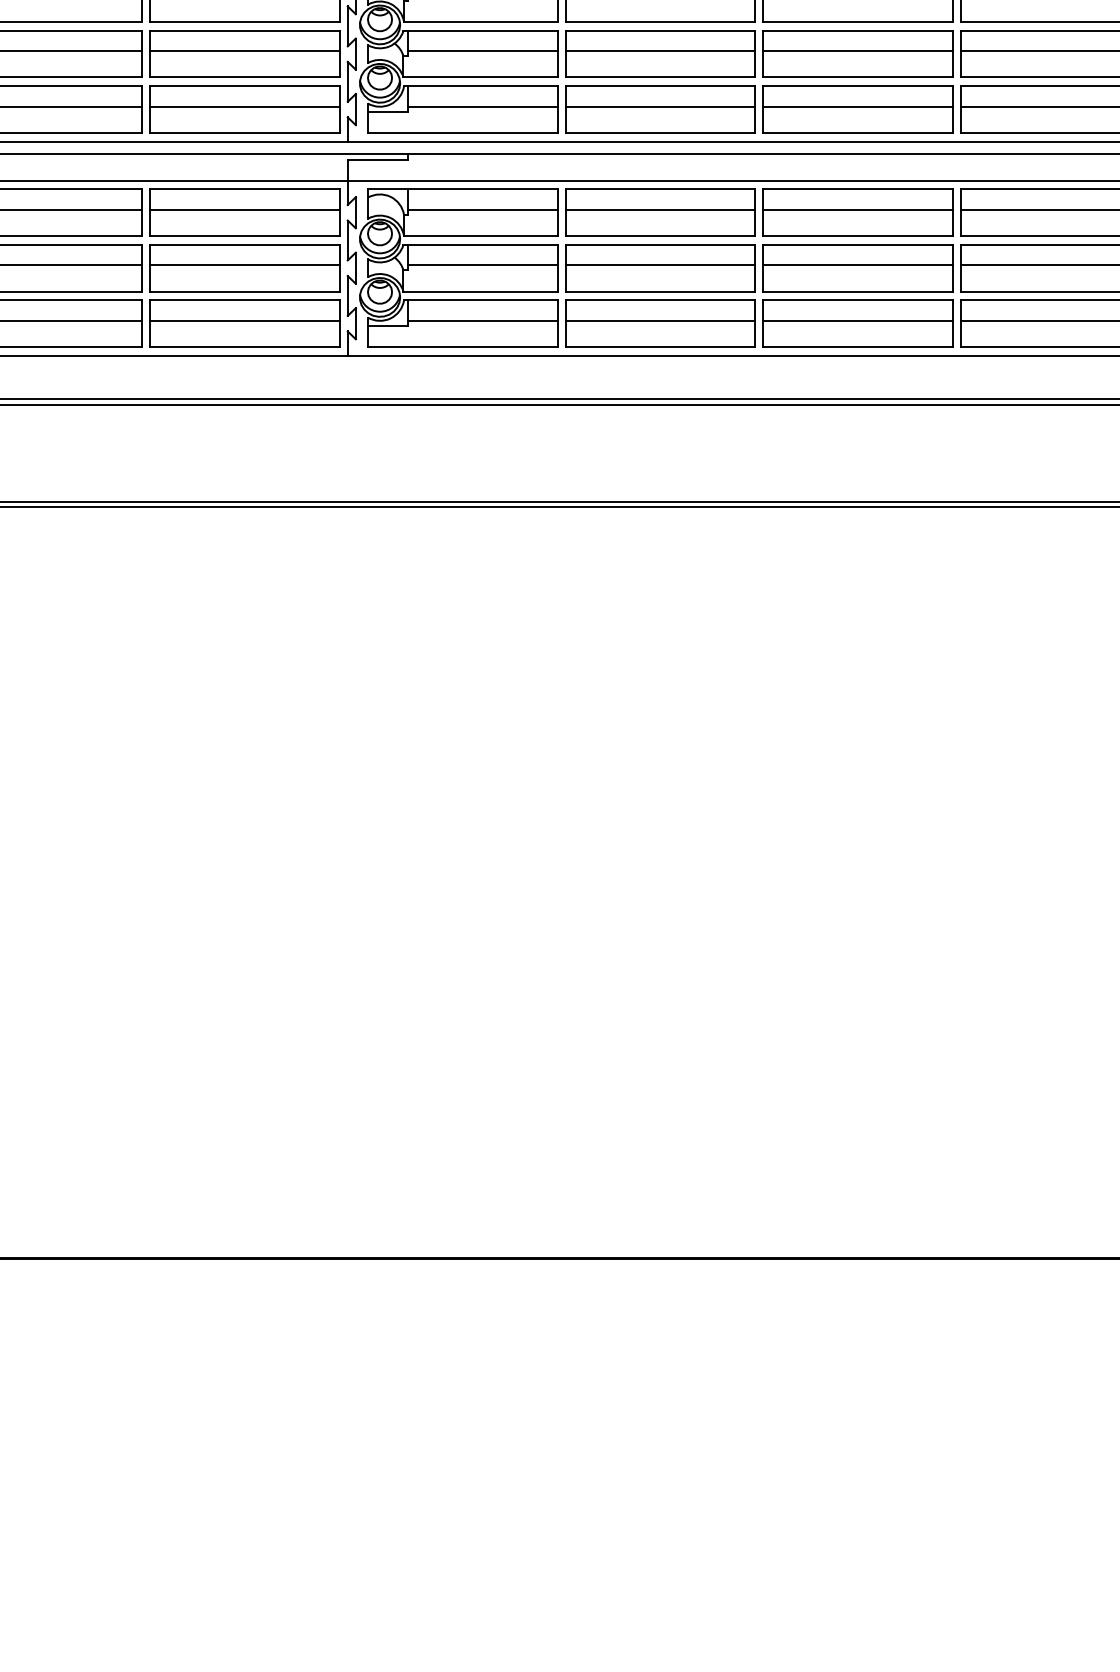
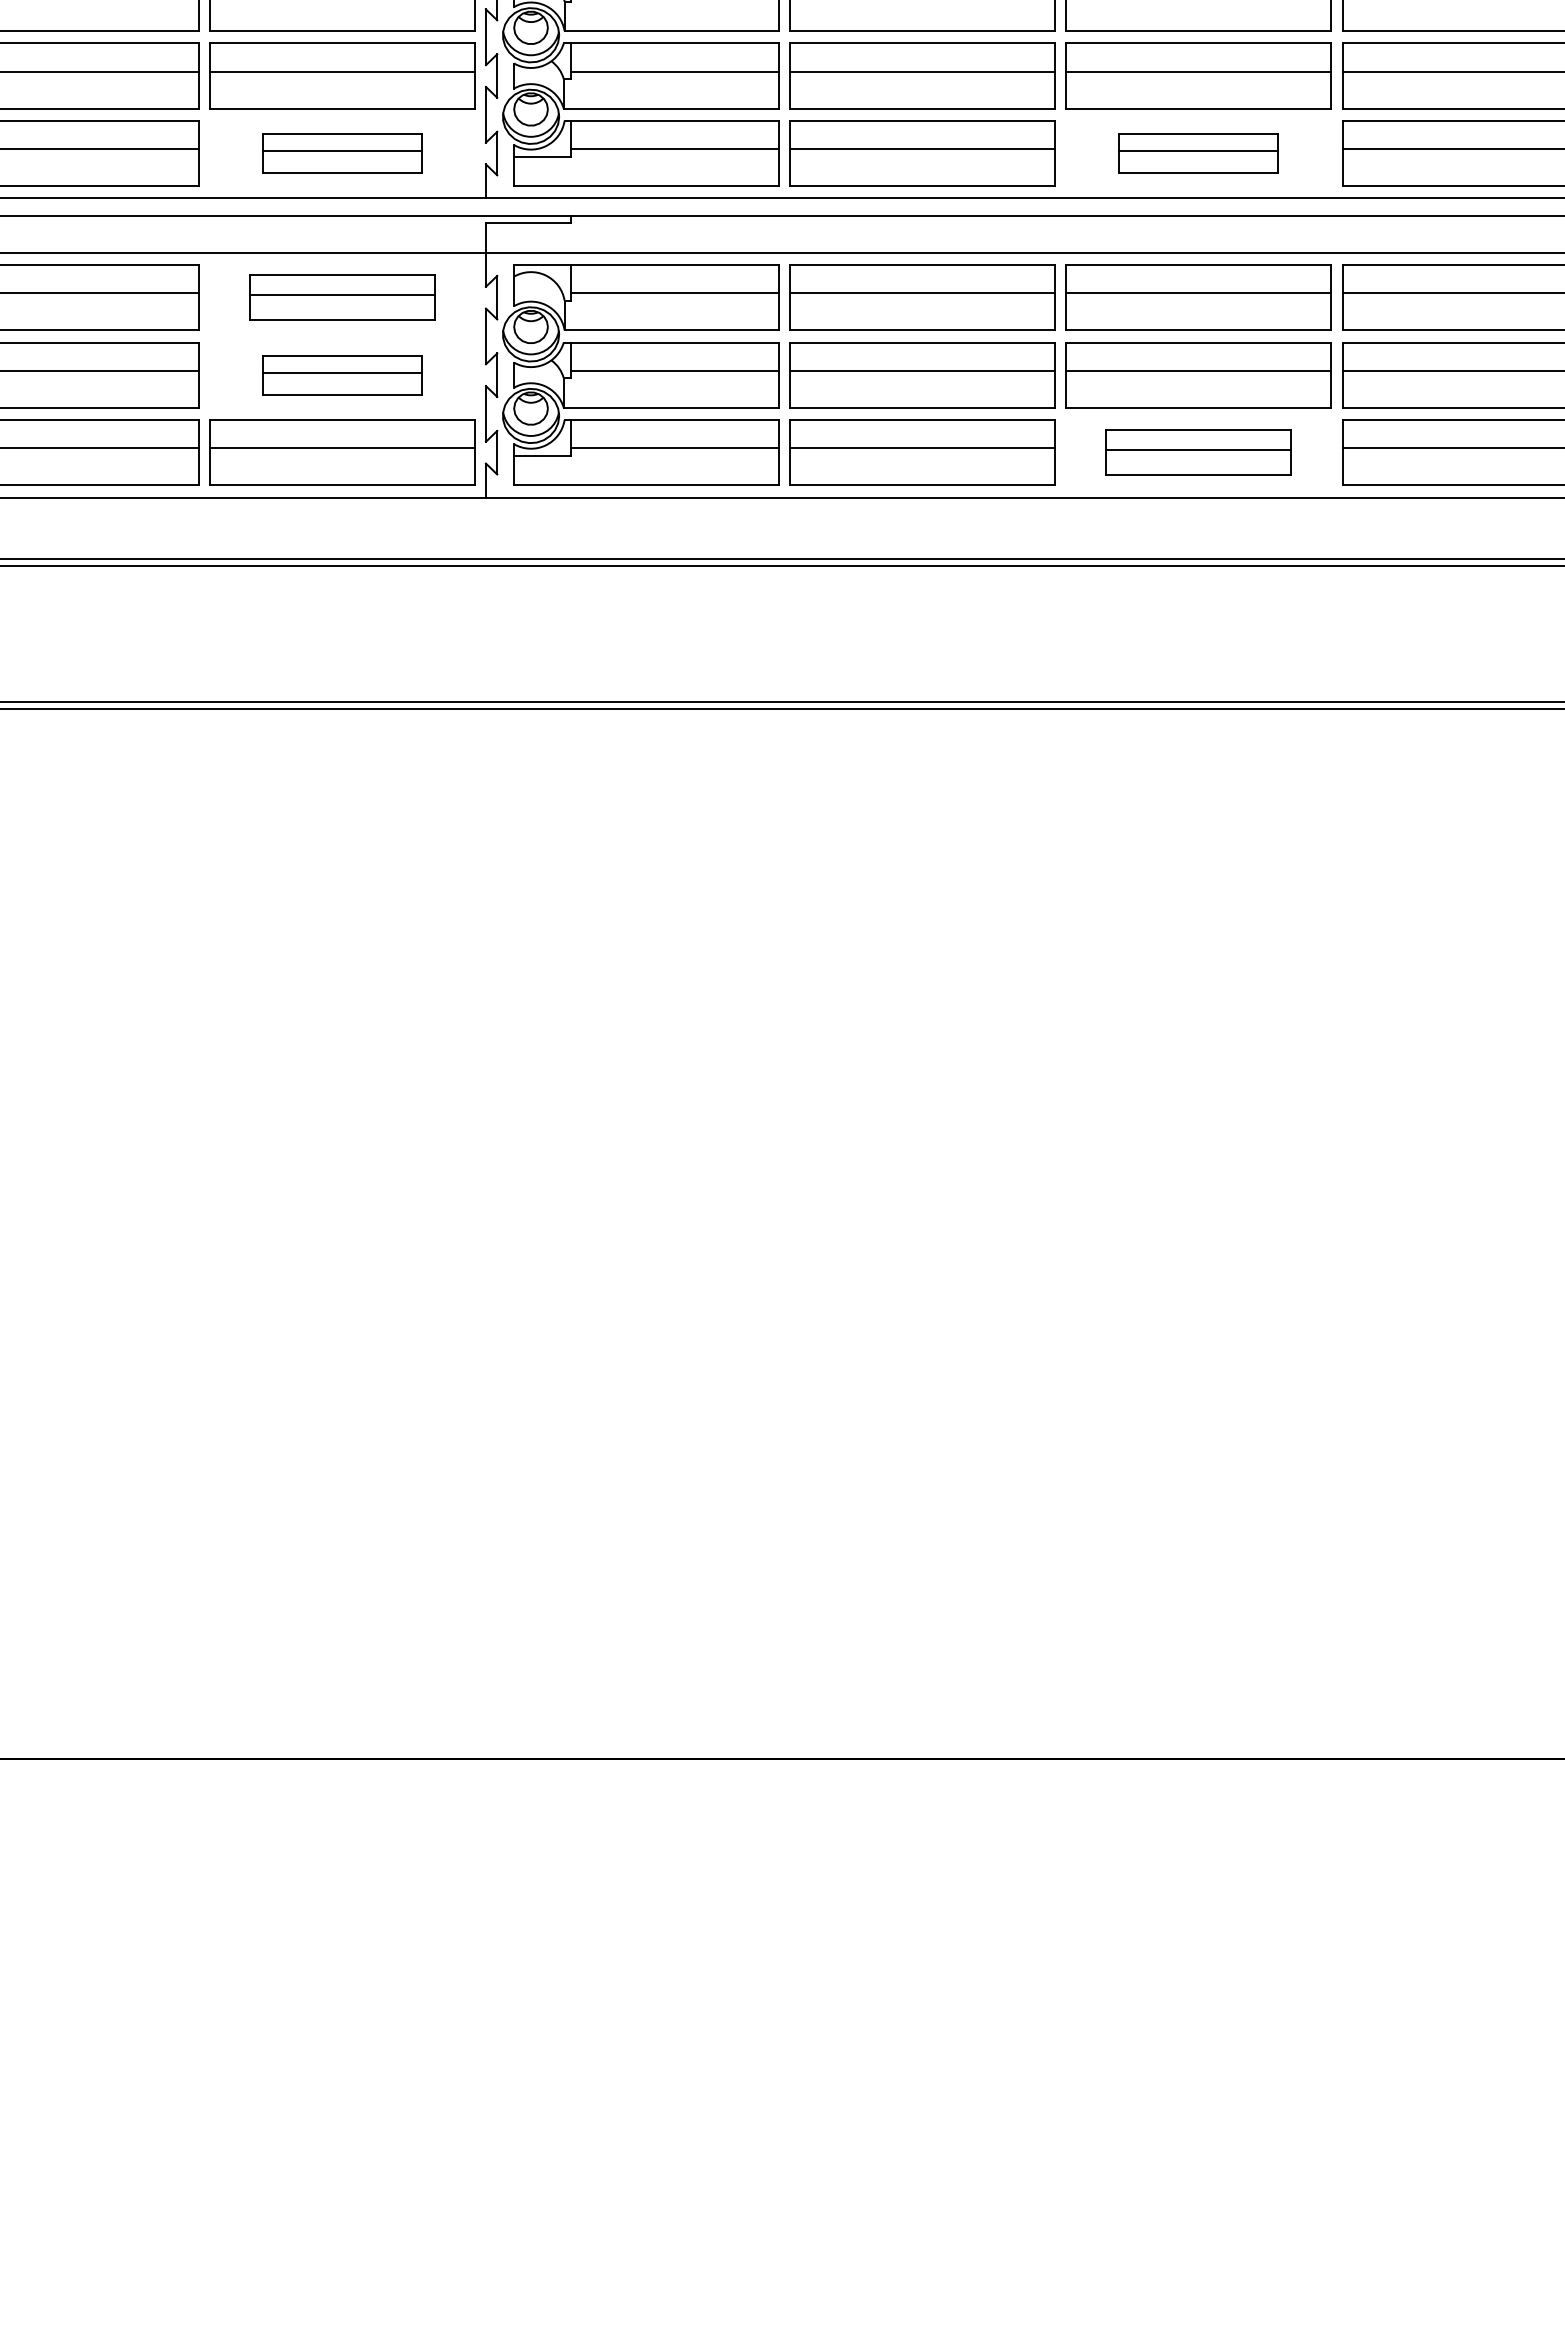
part: (245, 109) -> (342, 153), size x0.6
part: (857, 109) -> (1198, 153), size x0.6
part: (245, 212) -> (342, 297), size x0.7
part: (245, 268) -> (342, 375), size x0.6
part: (857, 323) -> (1198, 452), size x0.7

